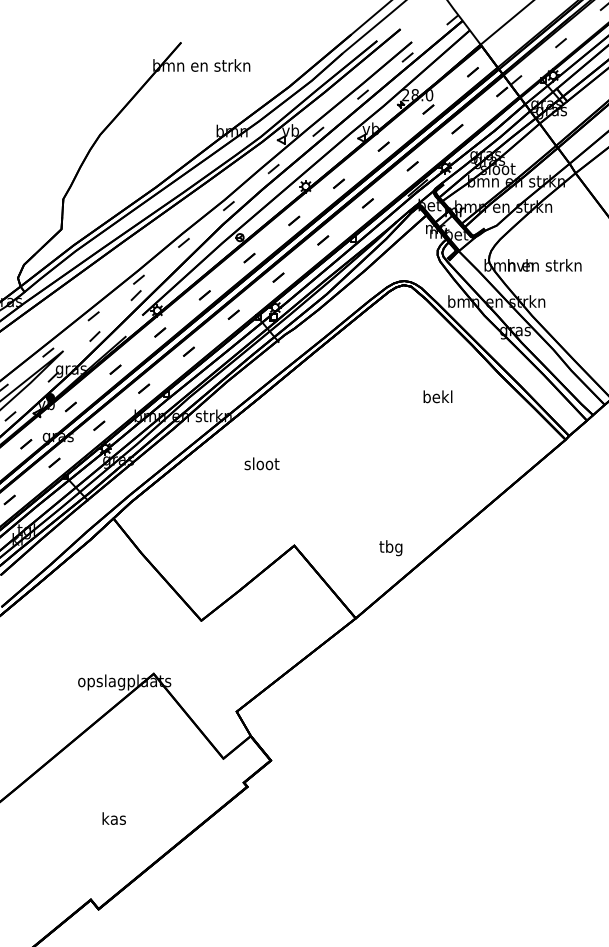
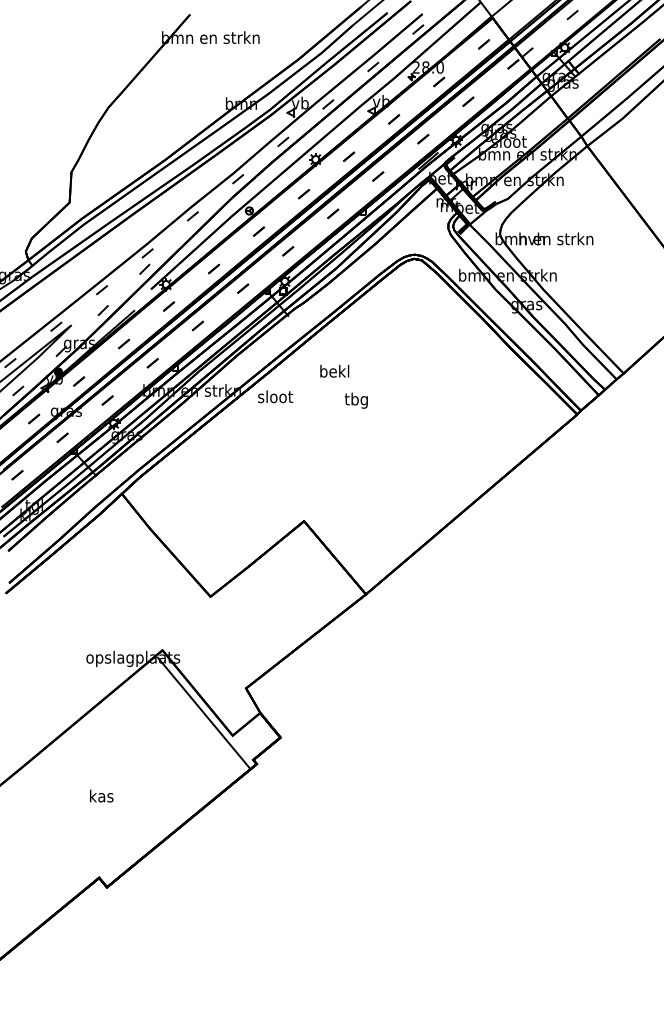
text: (437, 396) -> (334, 370), moved
text: (261, 463) -> (275, 396), moved
text: (390, 547) -> (355, 400), moved
line: (194, 735) -> (203, 712), added
text: (114, 818) -> (101, 795), moved

